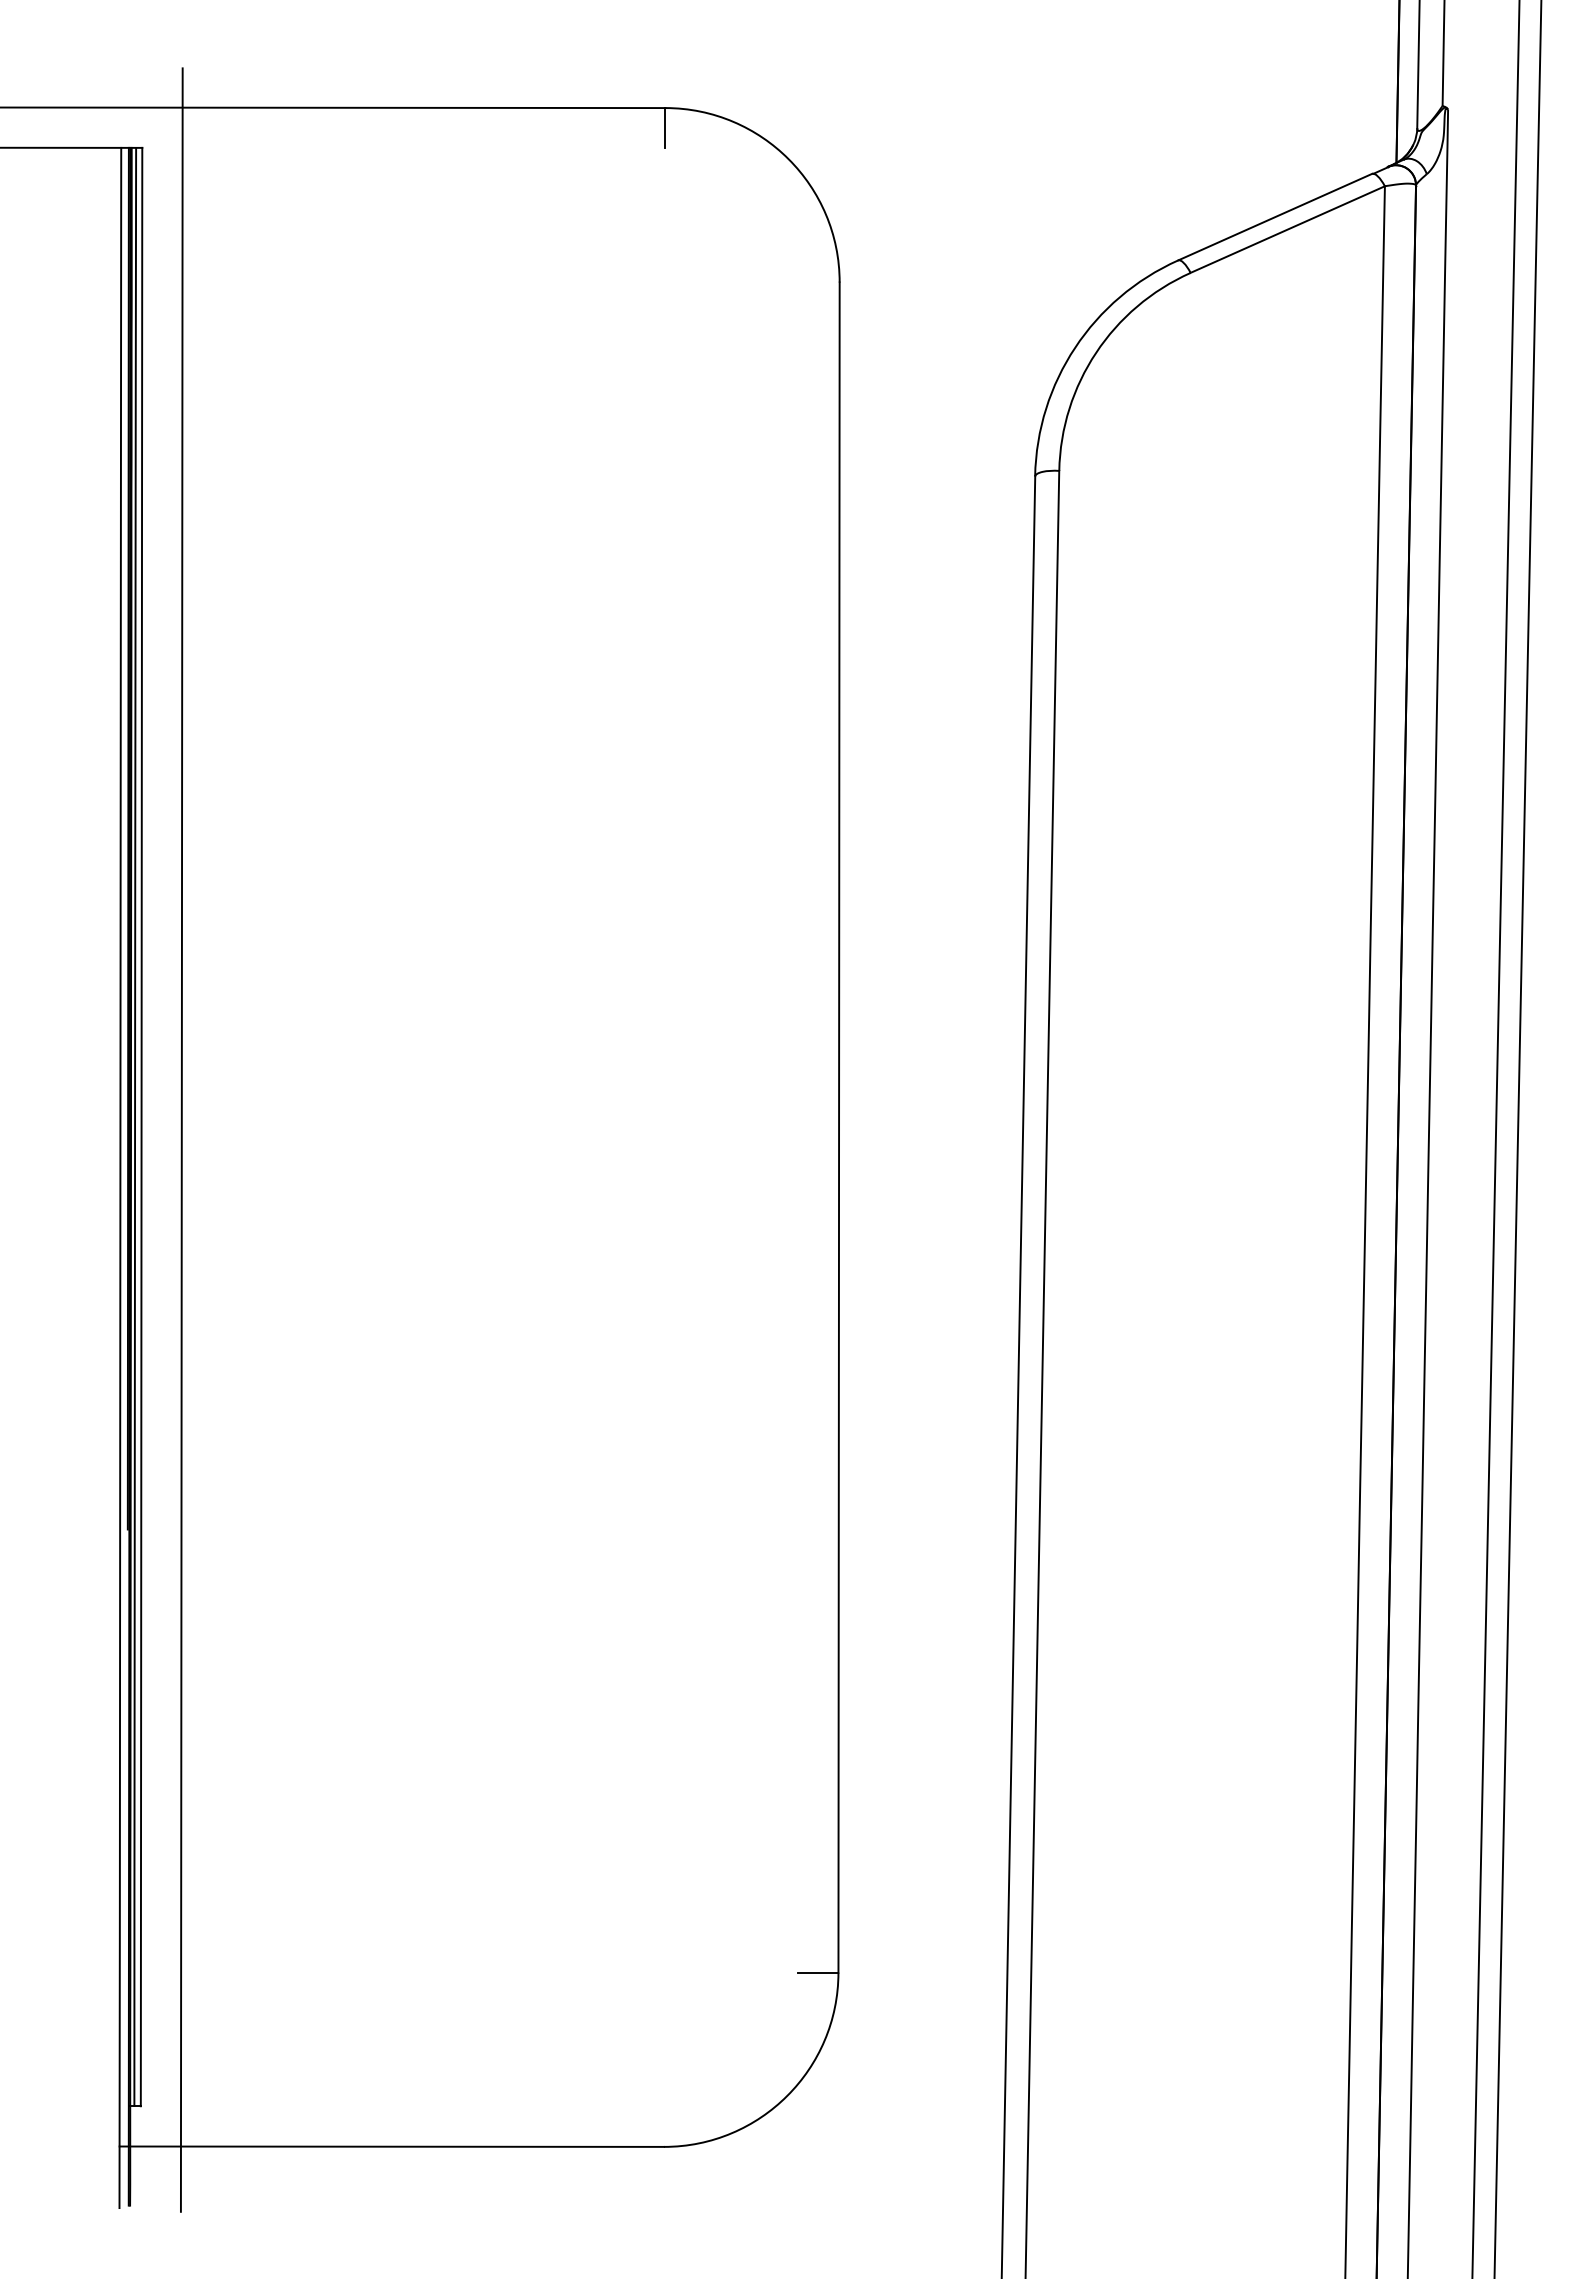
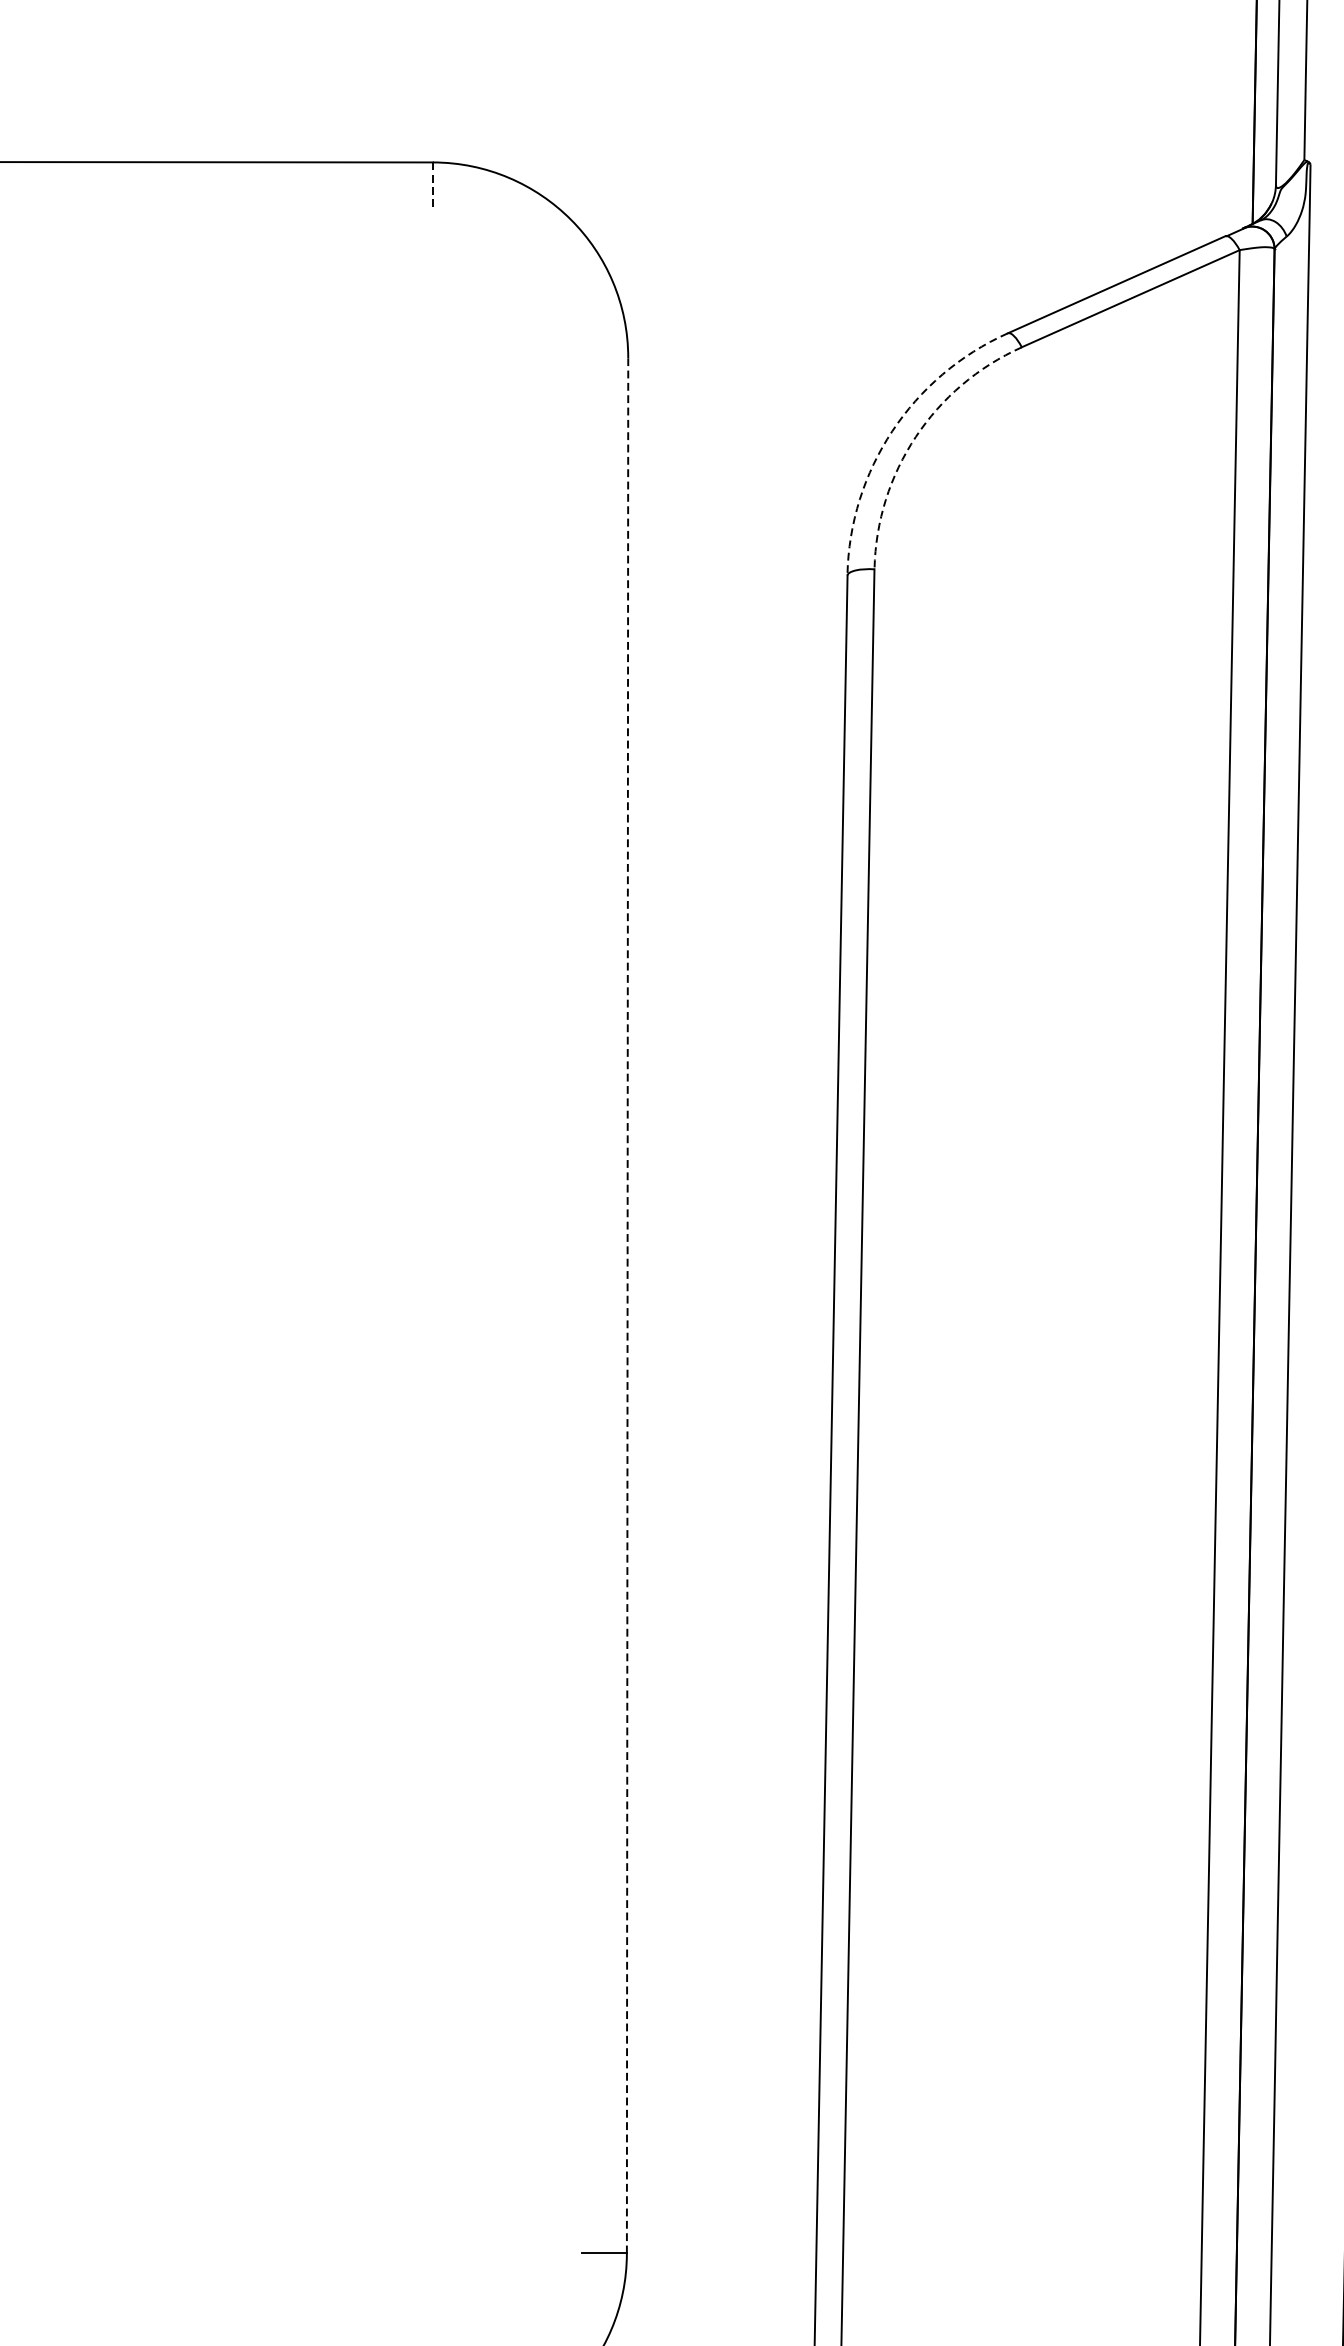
line: (665, 128) -> (432, 185), solid -> dashed
arc: (1075, 347) -> (892, 430), solid -> dashed
arc: (1096, 352) -> (916, 436), solid -> dashed
line: (839, 1127) -> (628, 1305), solid -> dashed

